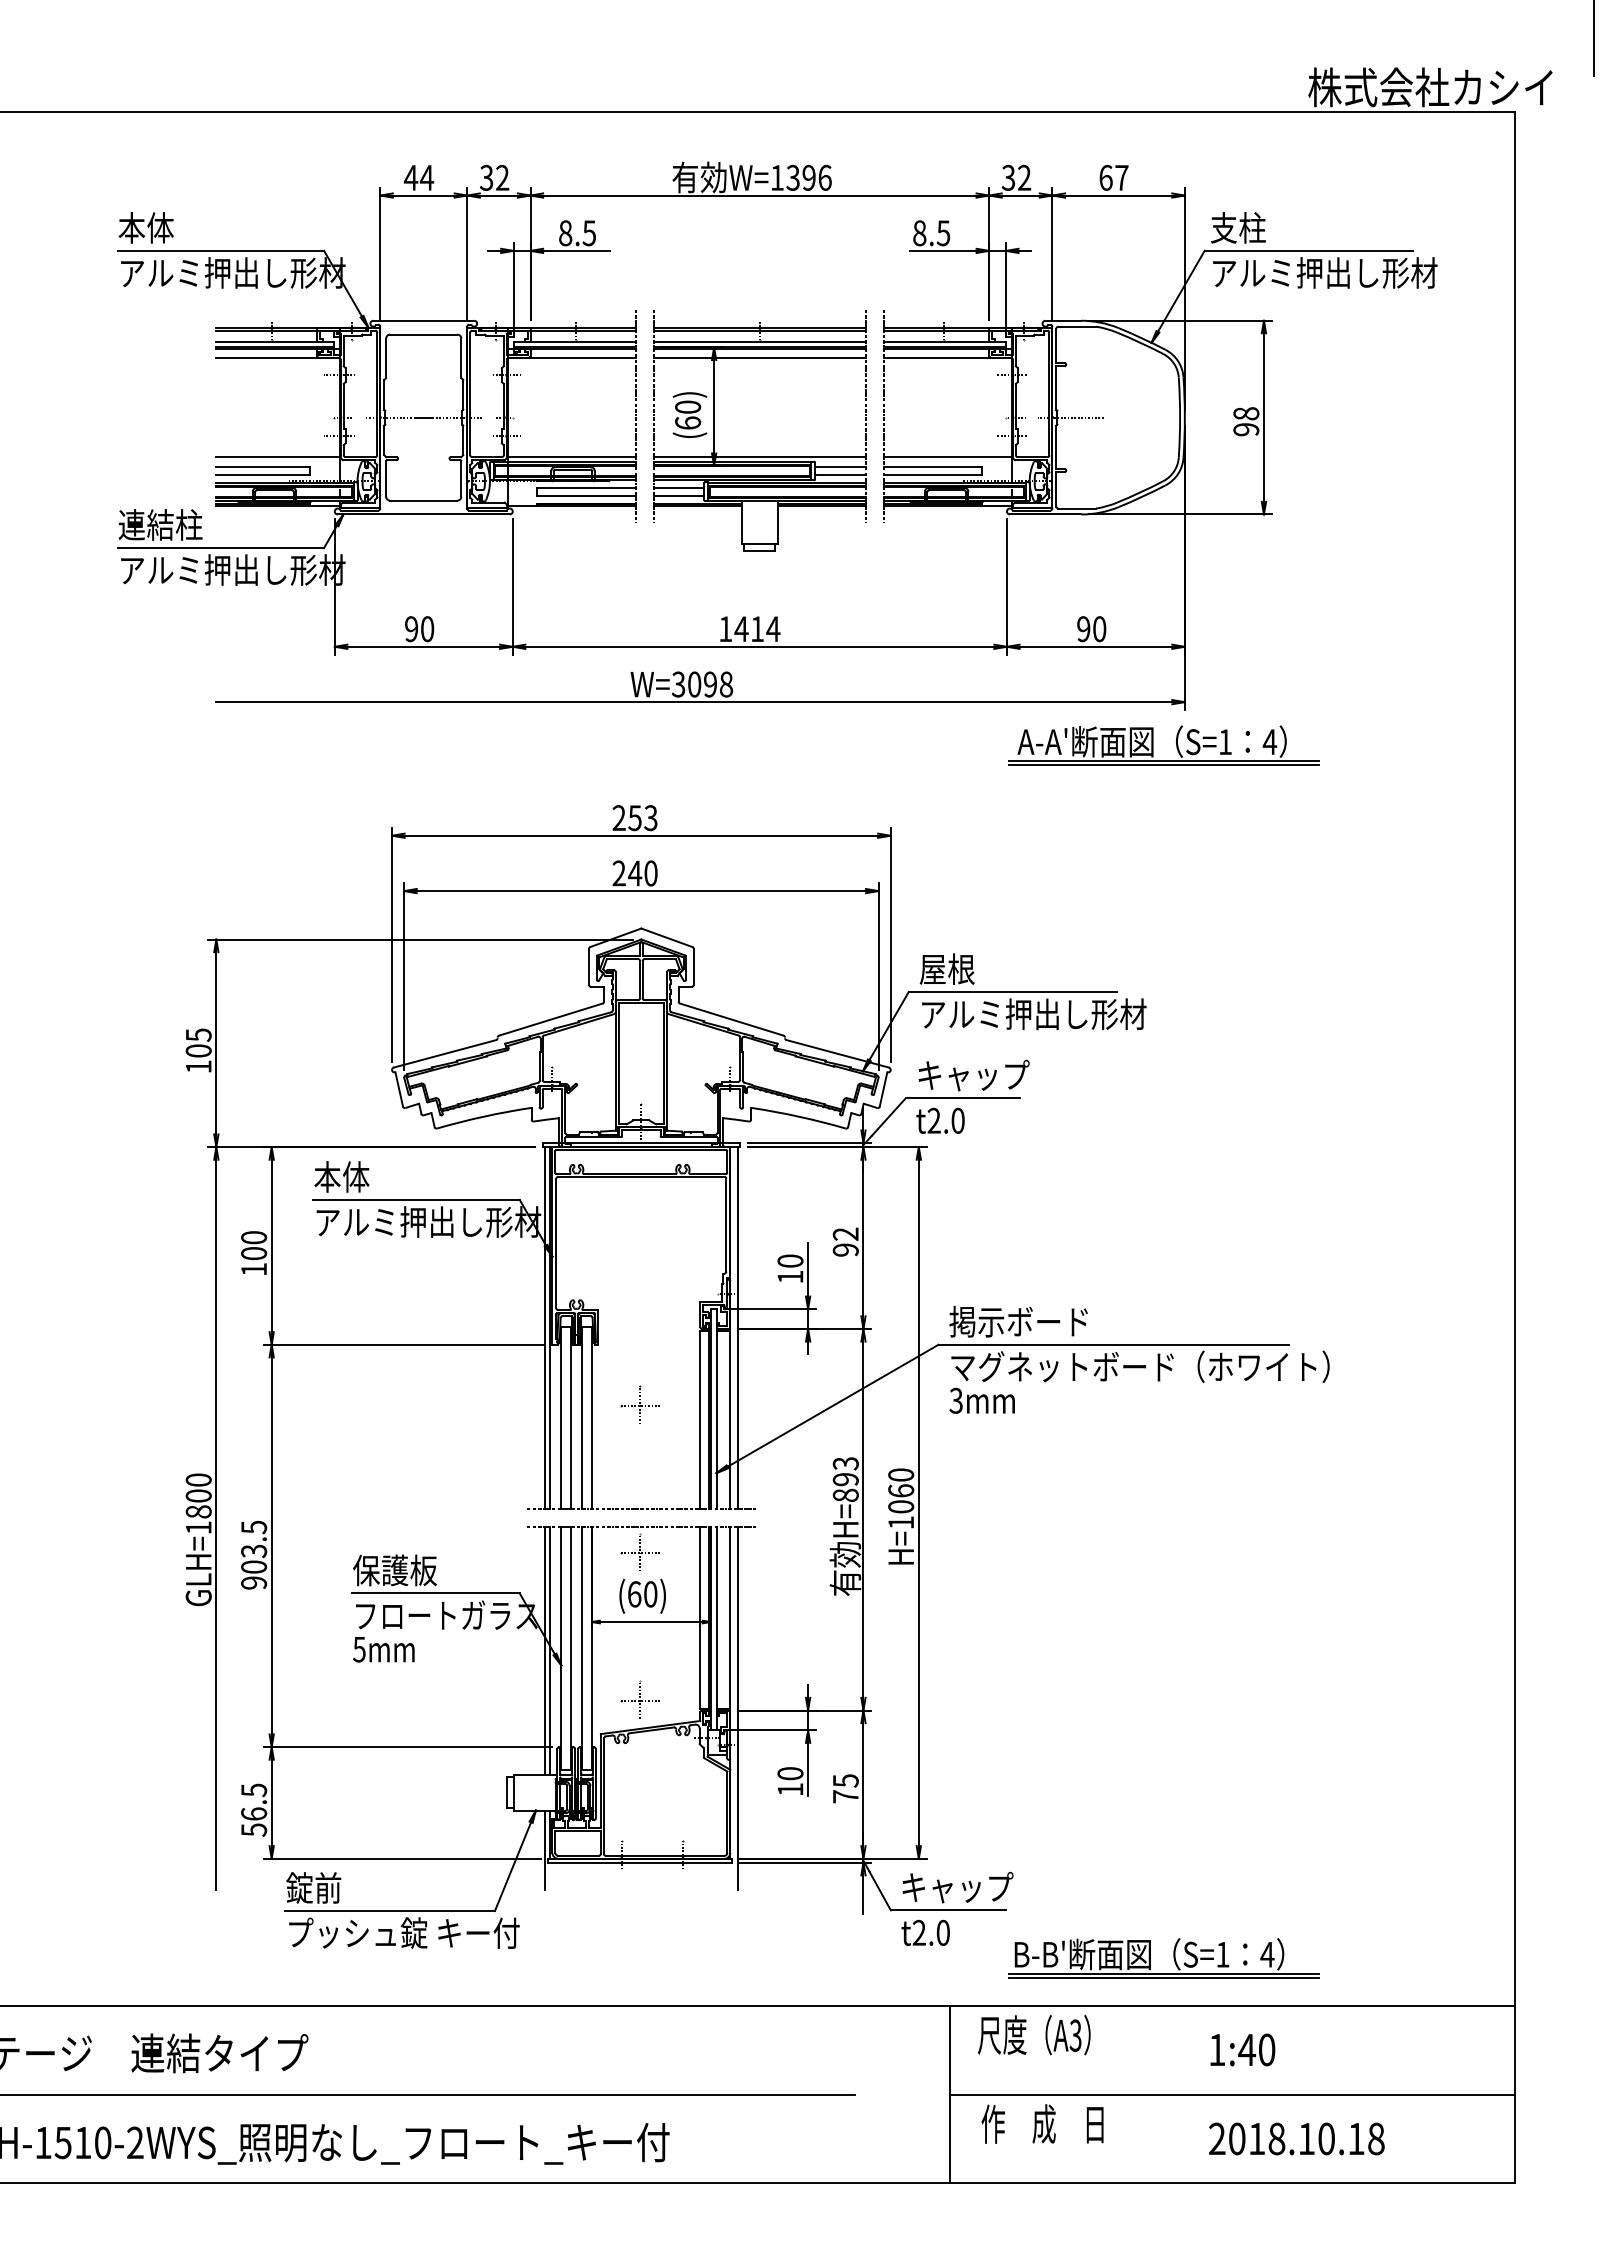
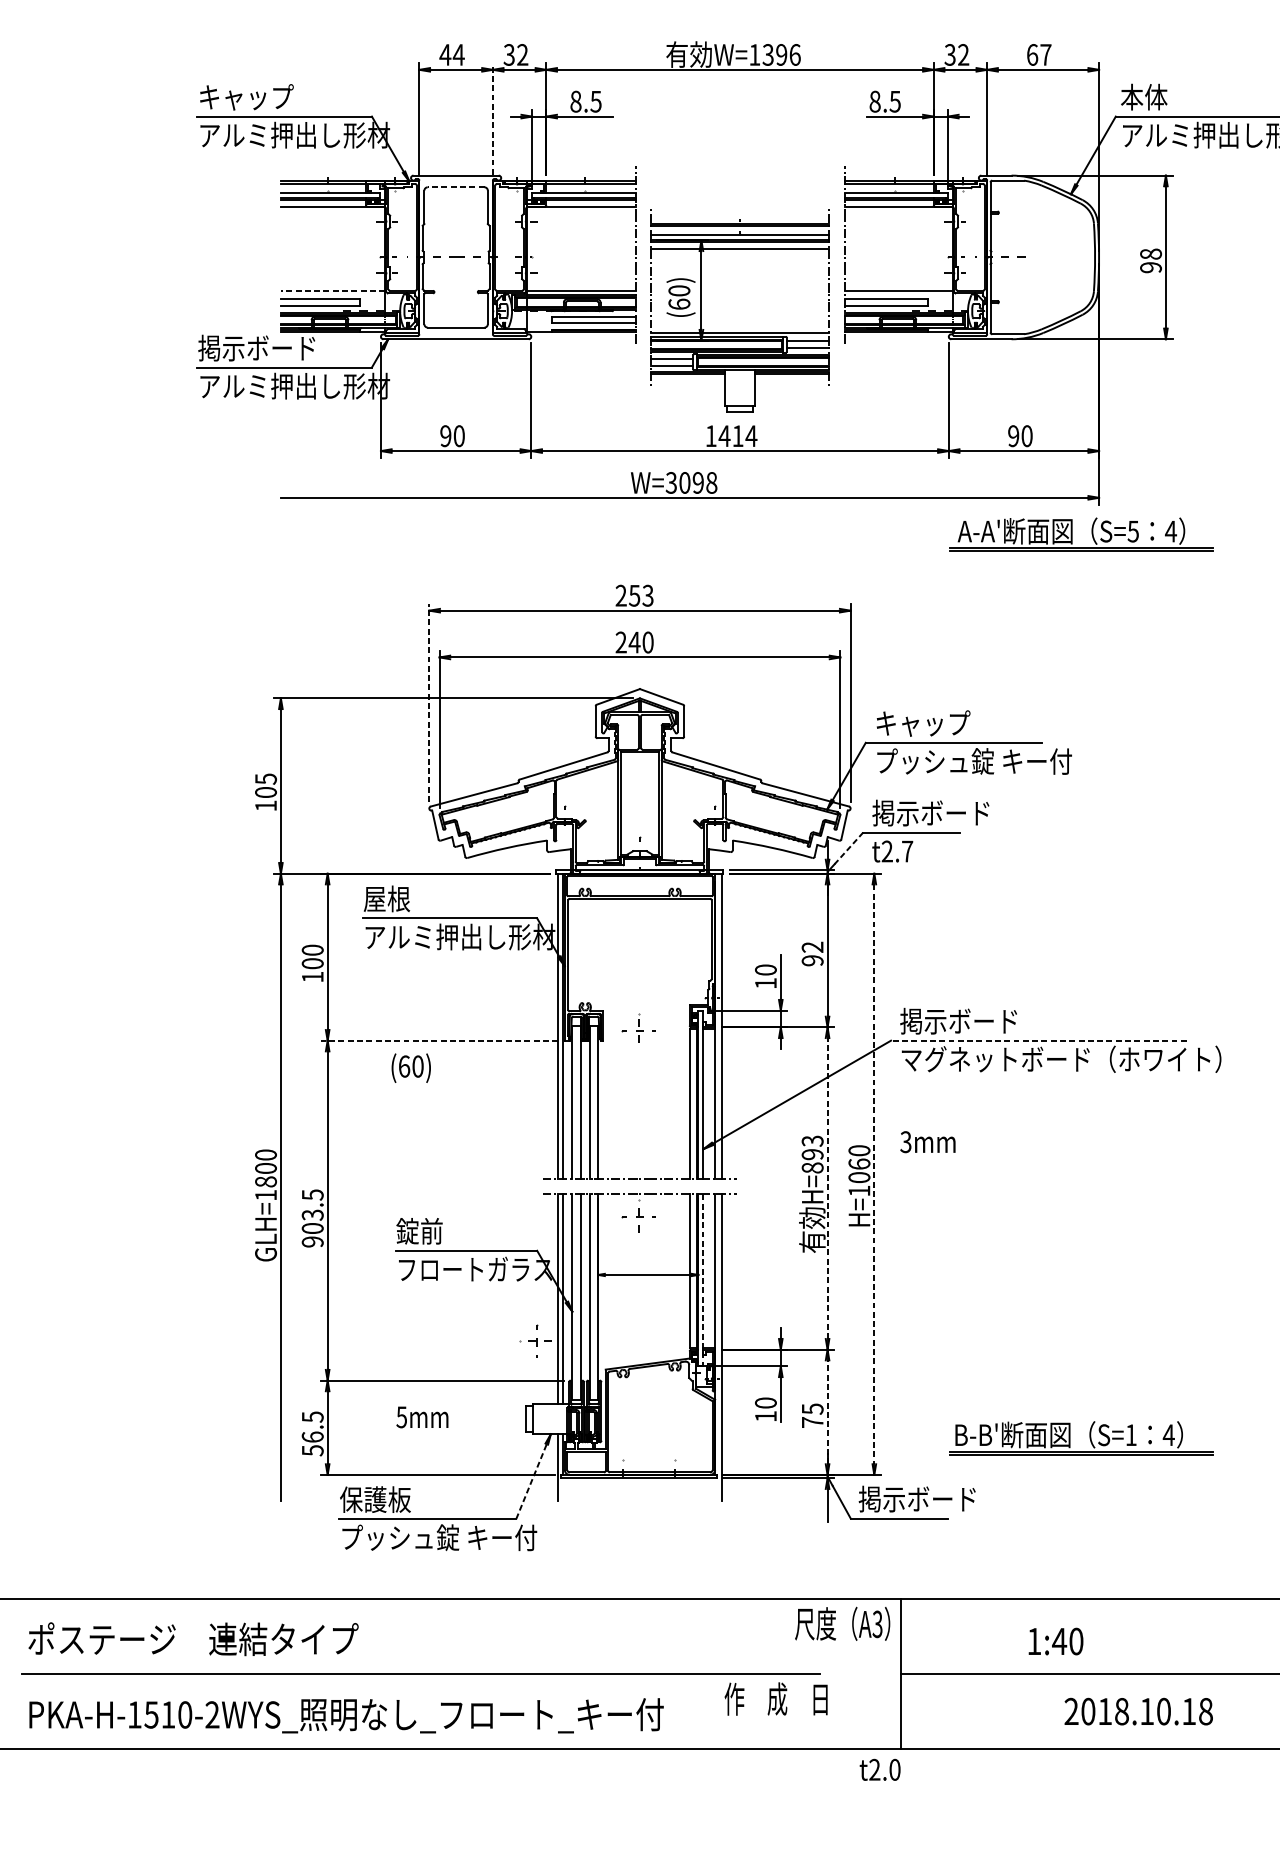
text: (174, 227) -> (245, 96), 本体 -> キャップ
text: (1237, 227) -> (1143, 96), 支柱 -> 本体
line: (467, 253) -> (493, 118), solid -> dashed
line: (423, 334) -> (455, 187), solid -> dashed
part: (759, 456) -> (739, 332), moved
line: (278, 457) -> (333, 291), solid -> dashed
text: (187, 524) -> (256, 347), 連結柱 -> 掲示ボード
text: (1224, 742) -> (1132, 531), S=1 -> S=5
line: (392, 944) -> (429, 702), solid -> dashed
text: (975, 969) -> (922, 723), 屋根 -> キャップ
text: (1037, 1014) -> (974, 761), アルミ押出し形材 -> プッシュ錠 キー付
text: (985, 1075) -> (930, 813), キャップ -> 掲示ボード
line: (888, 1117) -> (848, 848), solid -> dashed
text: (957, 1120) -> (907, 851), t2.0 -> t2.7
text: (341, 1176) -> (386, 898), 本体 -> 屋根
line: (403, 1344) -> (438, 1040), solid -> dashed
line: (1113, 1344) -> (1038, 1040), solid -> dashed
text: (981, 1400) -> (927, 1141), moved
part: (639, 1404) -> (638, 1029), moved
line: (918, 1503) -> (874, 1174), solid -> dashed
line: (863, 1519) -> (827, 1188), solid -> dashed
text: (394, 1570) -> (431, 1231), 保護板 -> 錠前
text: (642, 1595) -> (411, 1067), moved
line: (716, 1628) -> (703, 1280), solid -> dashed
text: (383, 1649) -> (422, 1417), moved
part: (639, 1699) -> (536, 1340), moved
line: (863, 1784) -> (827, 1412), solid -> dashed
line: (513, 1866) -> (531, 1481), solid -> dashed
text: (328, 1887) -> (375, 1499), 錠前 -> 保護板
text: (969, 1887) -> (917, 1499), キャップ -> 掲示ボード
text: (925, 1932) -> (879, 1769), moved
part: (1173, 1958) -> (1089, 1438), moved
text: (1034, 2034) -> (842, 1623), moved
text: (1242, 2049) -> (1055, 1641), moved
text: (1042, 2123) -> (776, 1698), moved
text: (1296, 2138) -> (1138, 1711), moved

